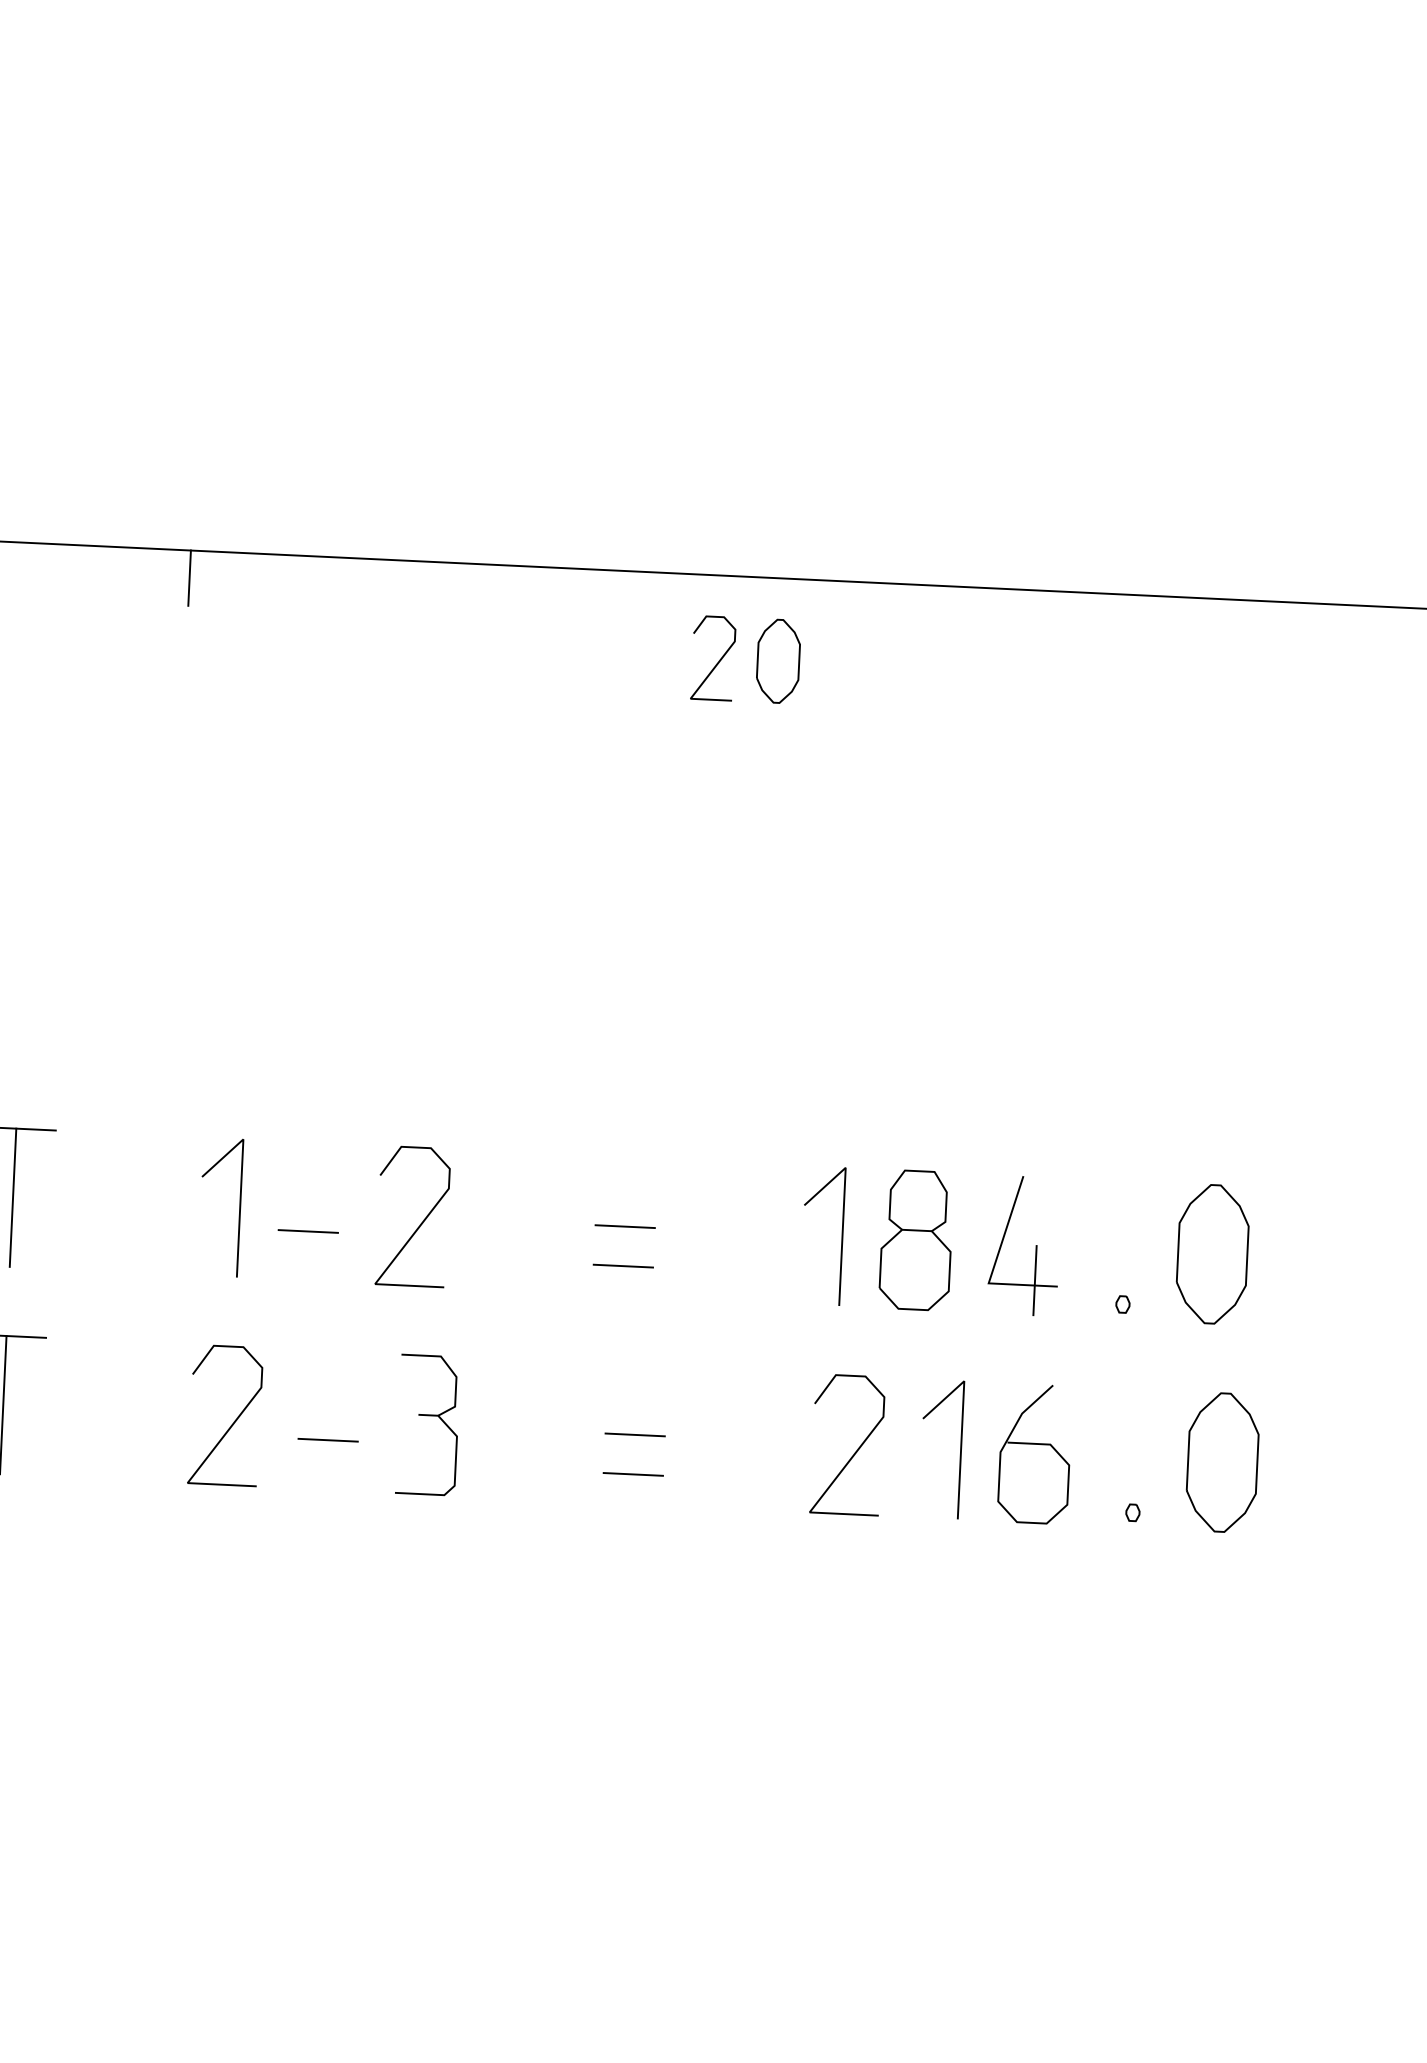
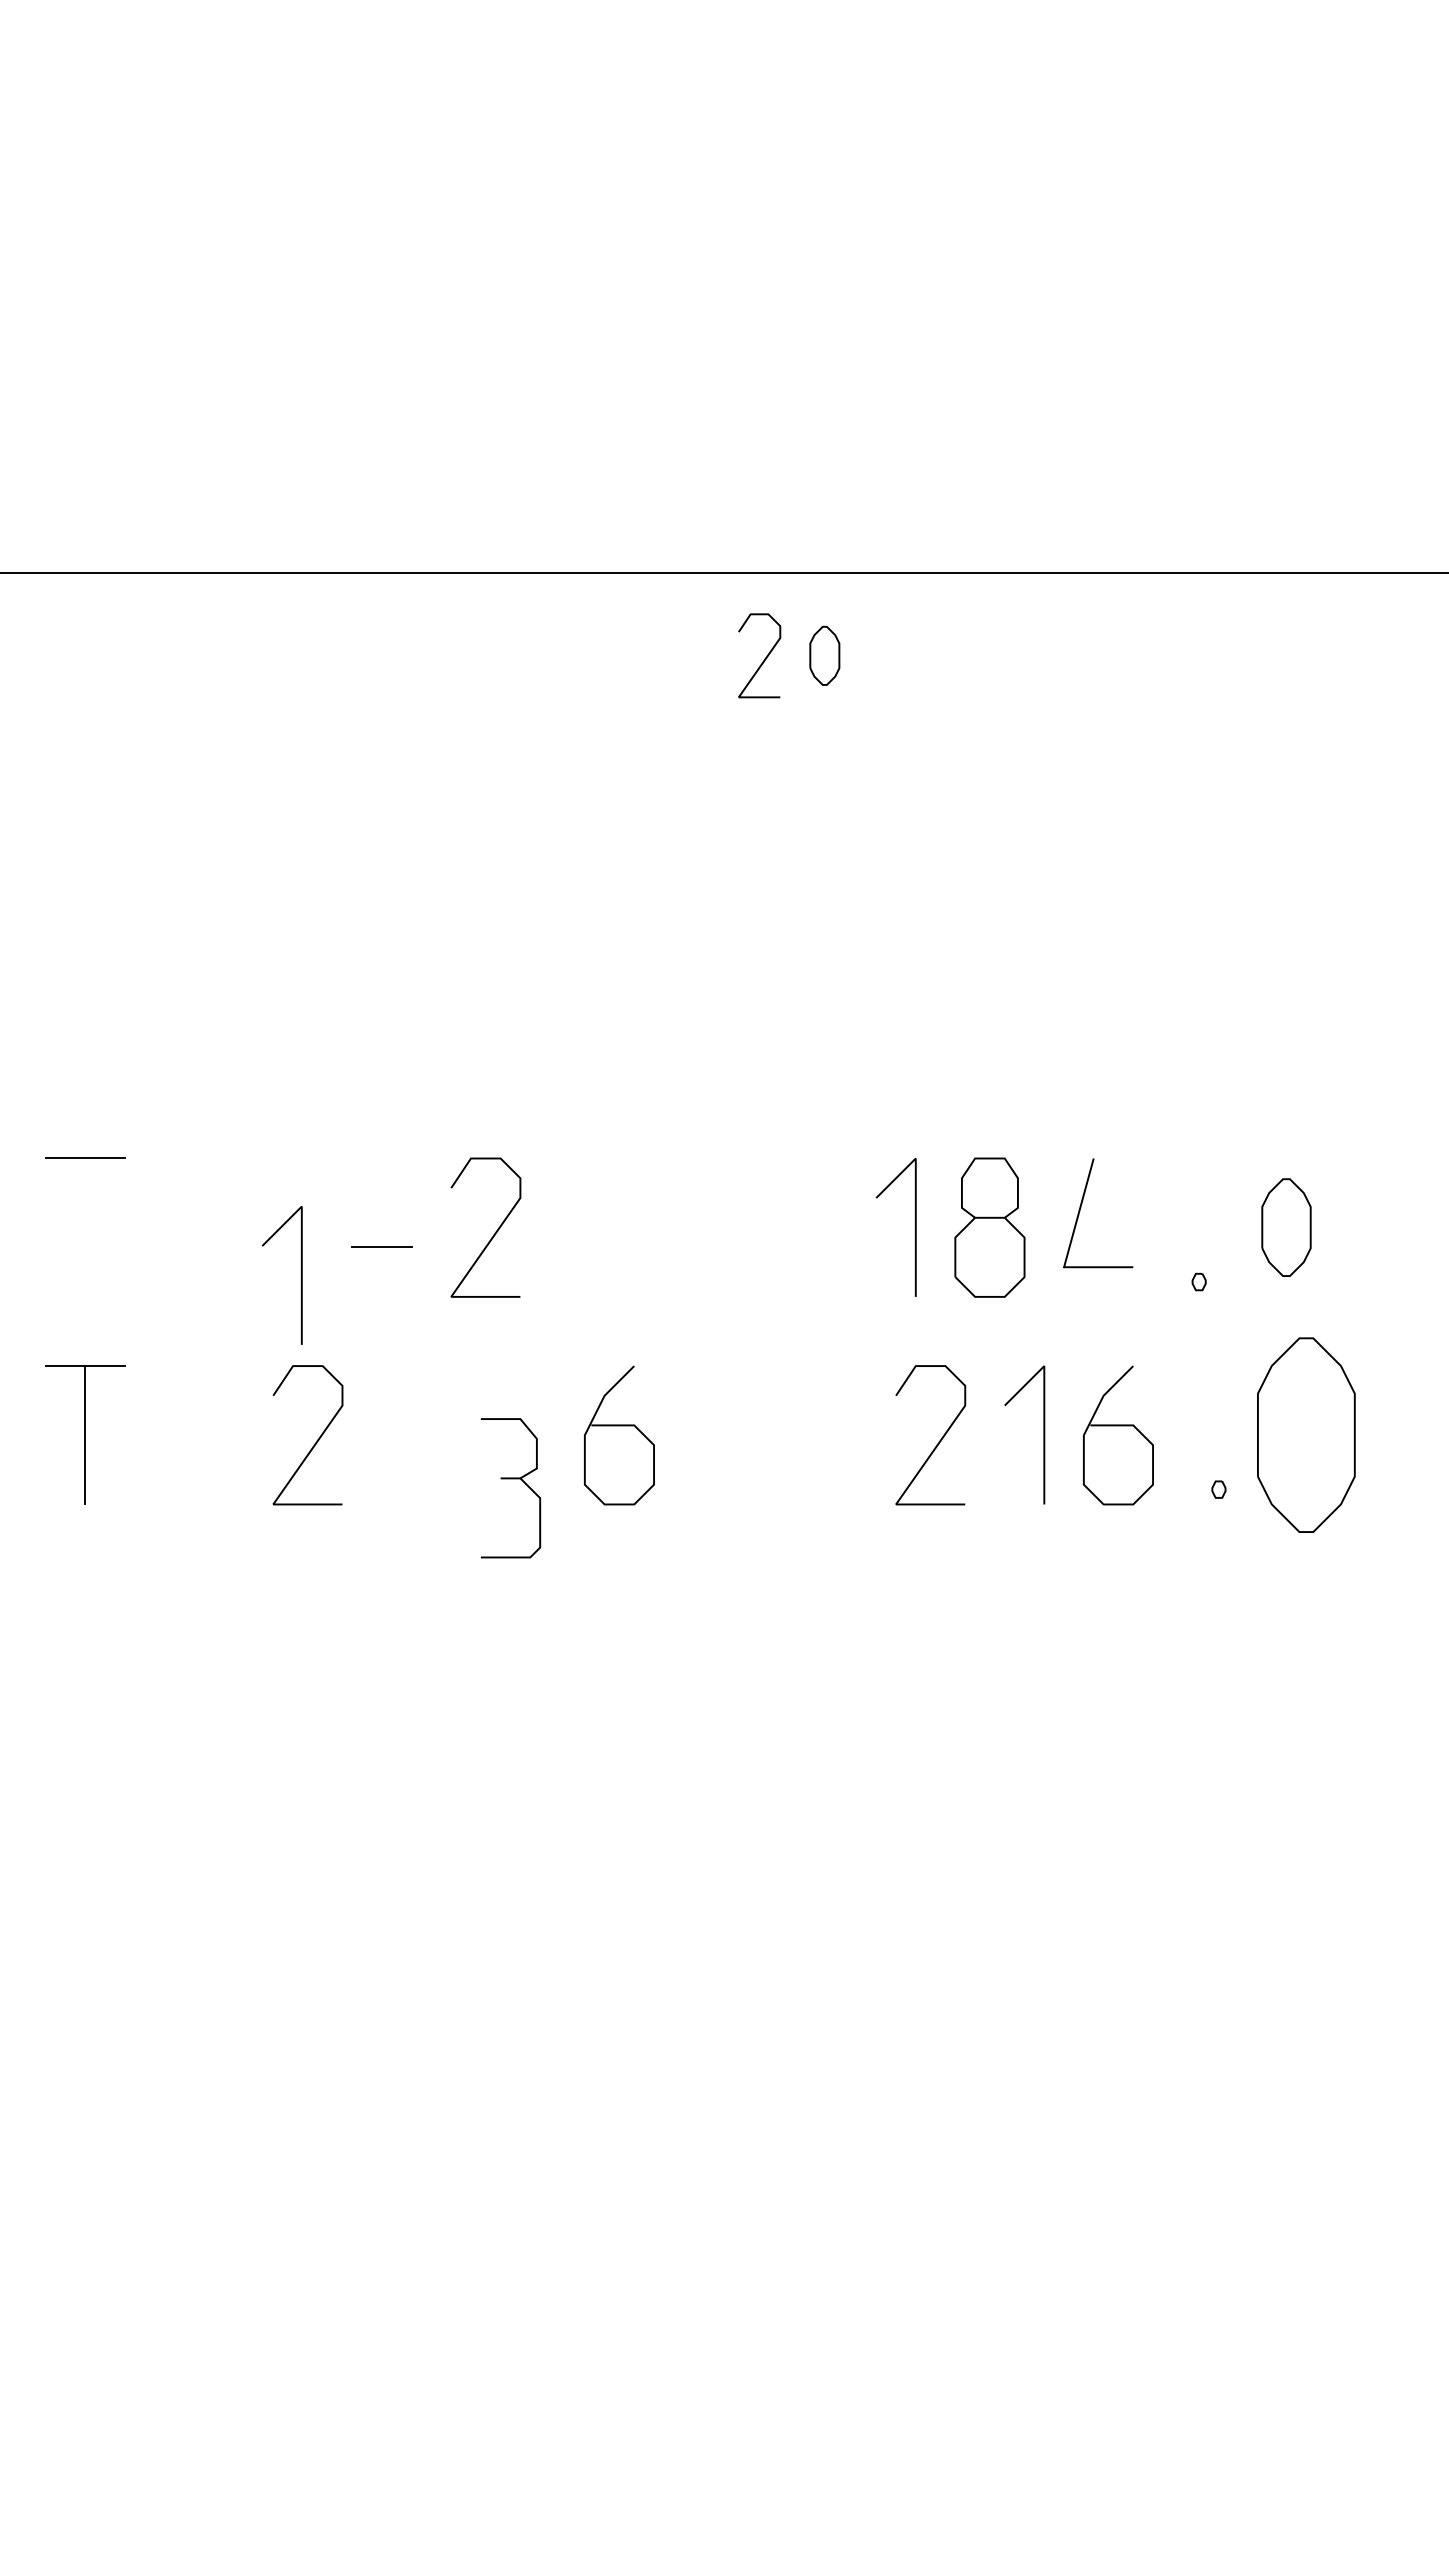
line: (189, 578) -> (232, 600), removed
part: (778, 661) -> (824, 655), size x0.7
line: (13, 1197) -> (85, 1227), removed
line: (238, 1208) -> (300, 1275), moved
line: (624, 1226) -> (697, 1227), removed
part: (1212, 1254) -> (1286, 1227), size x0.7
line: (622, 1266) -> (697, 1267), removed
line: (1035, 1279) -> (1110, 1261), removed
part: (428, 1416) -> (510, 1479), moved
curve: (537, 1421) -> (619, 1426), added
line: (634, 1435) -> (717, 1435), removed
line: (327, 1440) -> (411, 1455), removed
part: (1221, 1462) -> (1305, 1435), size x1.4
line: (632, 1474) -> (717, 1474), removed

